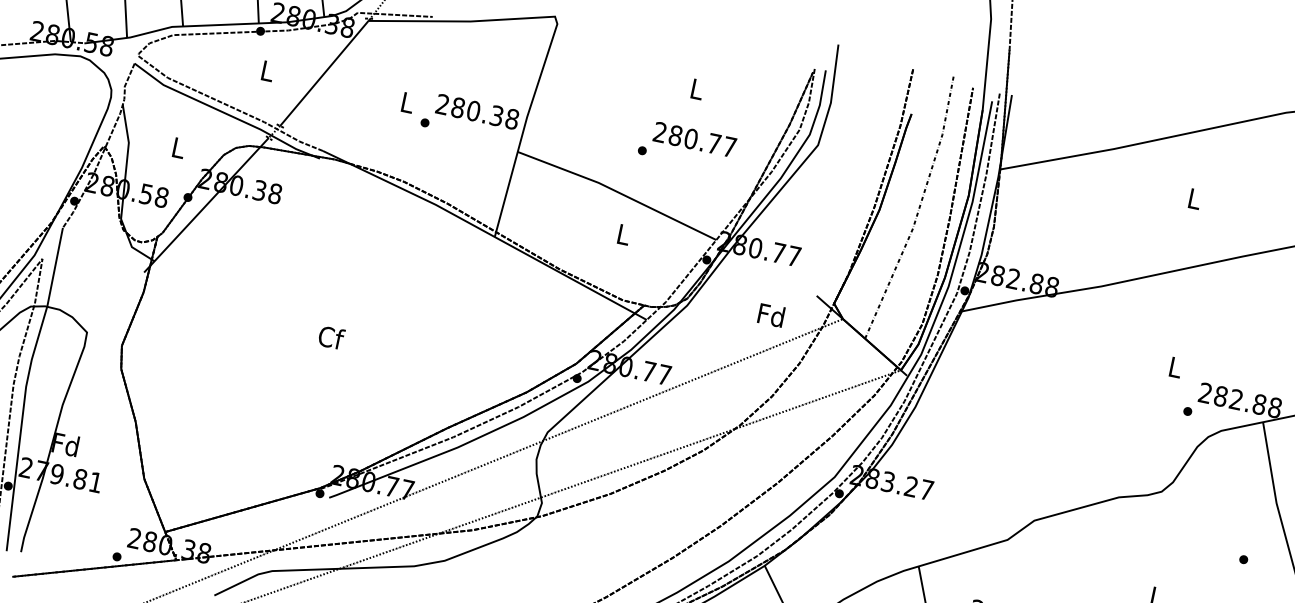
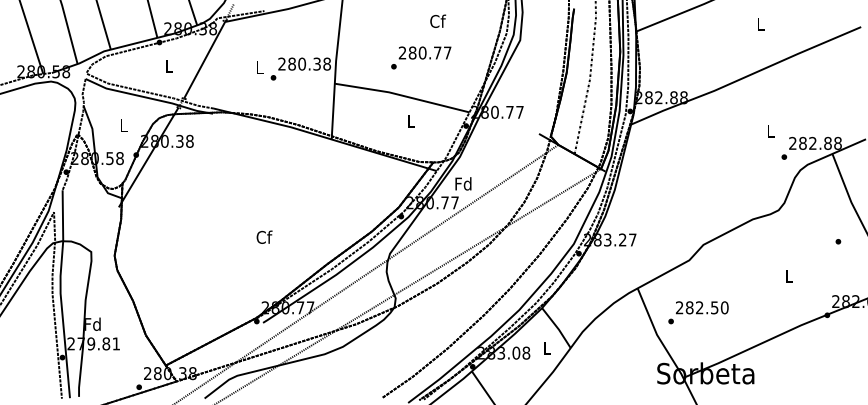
text: (698, 88) -> (438, 20), L -> Cf
text: (687, 145) -> (421, 57), moved
text: (771, 314) -> (463, 183), moved
text: (331, 336) -> (264, 236), moved

